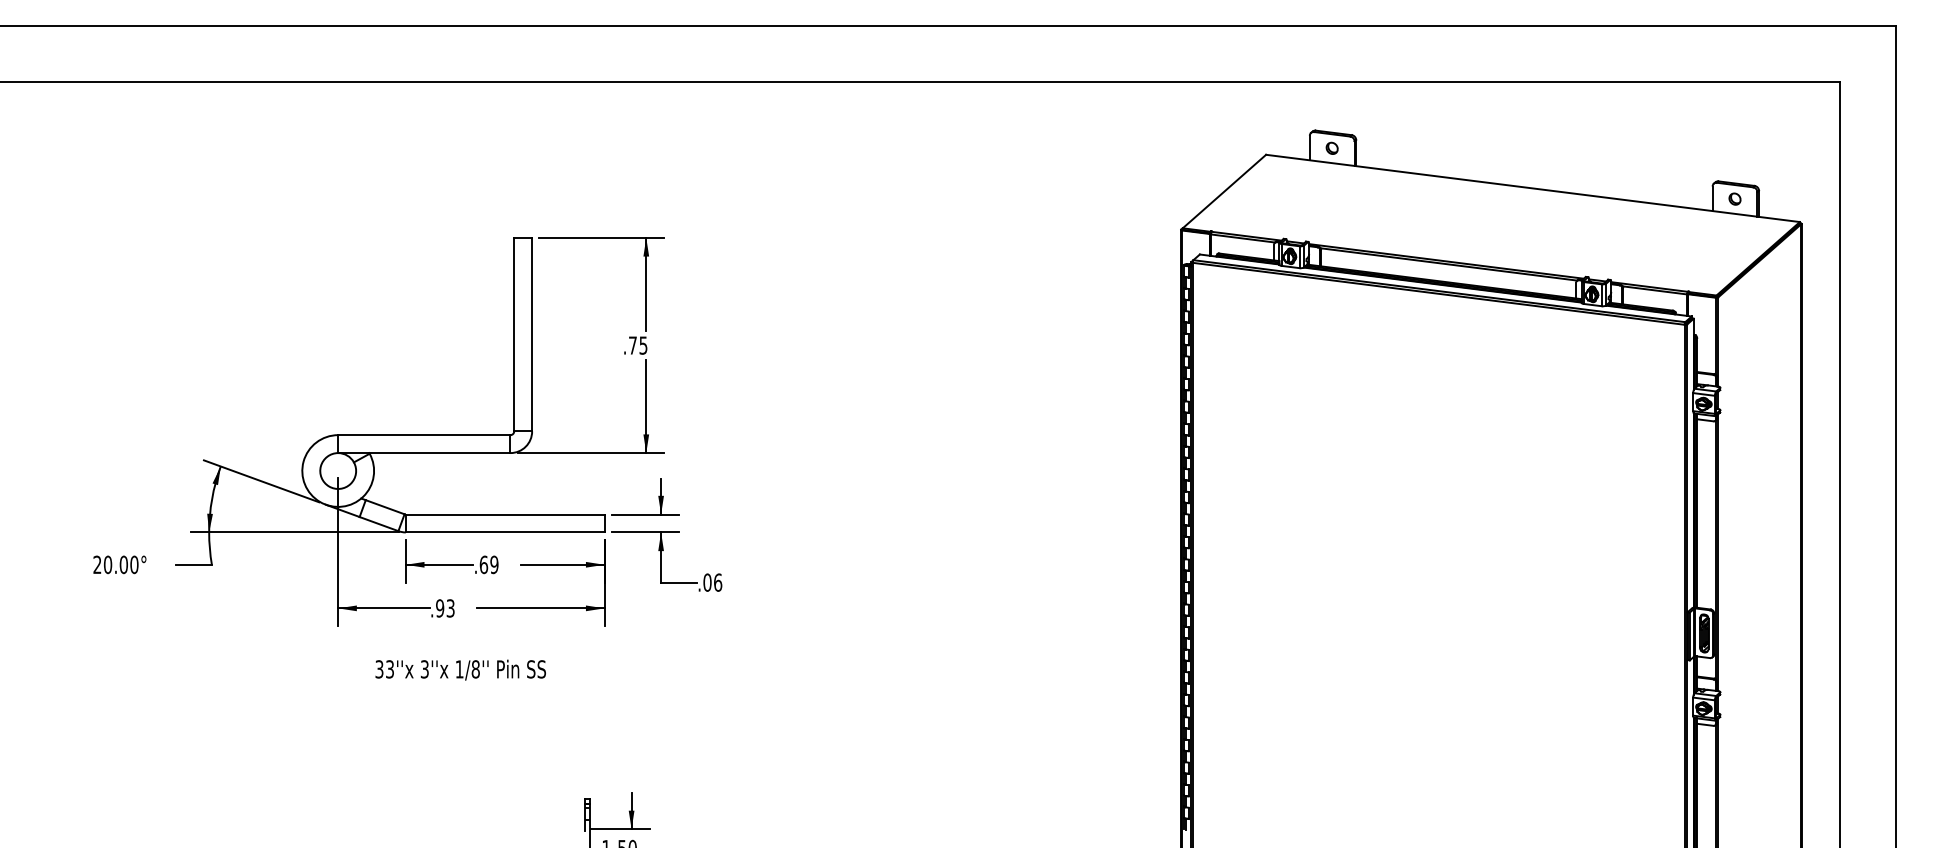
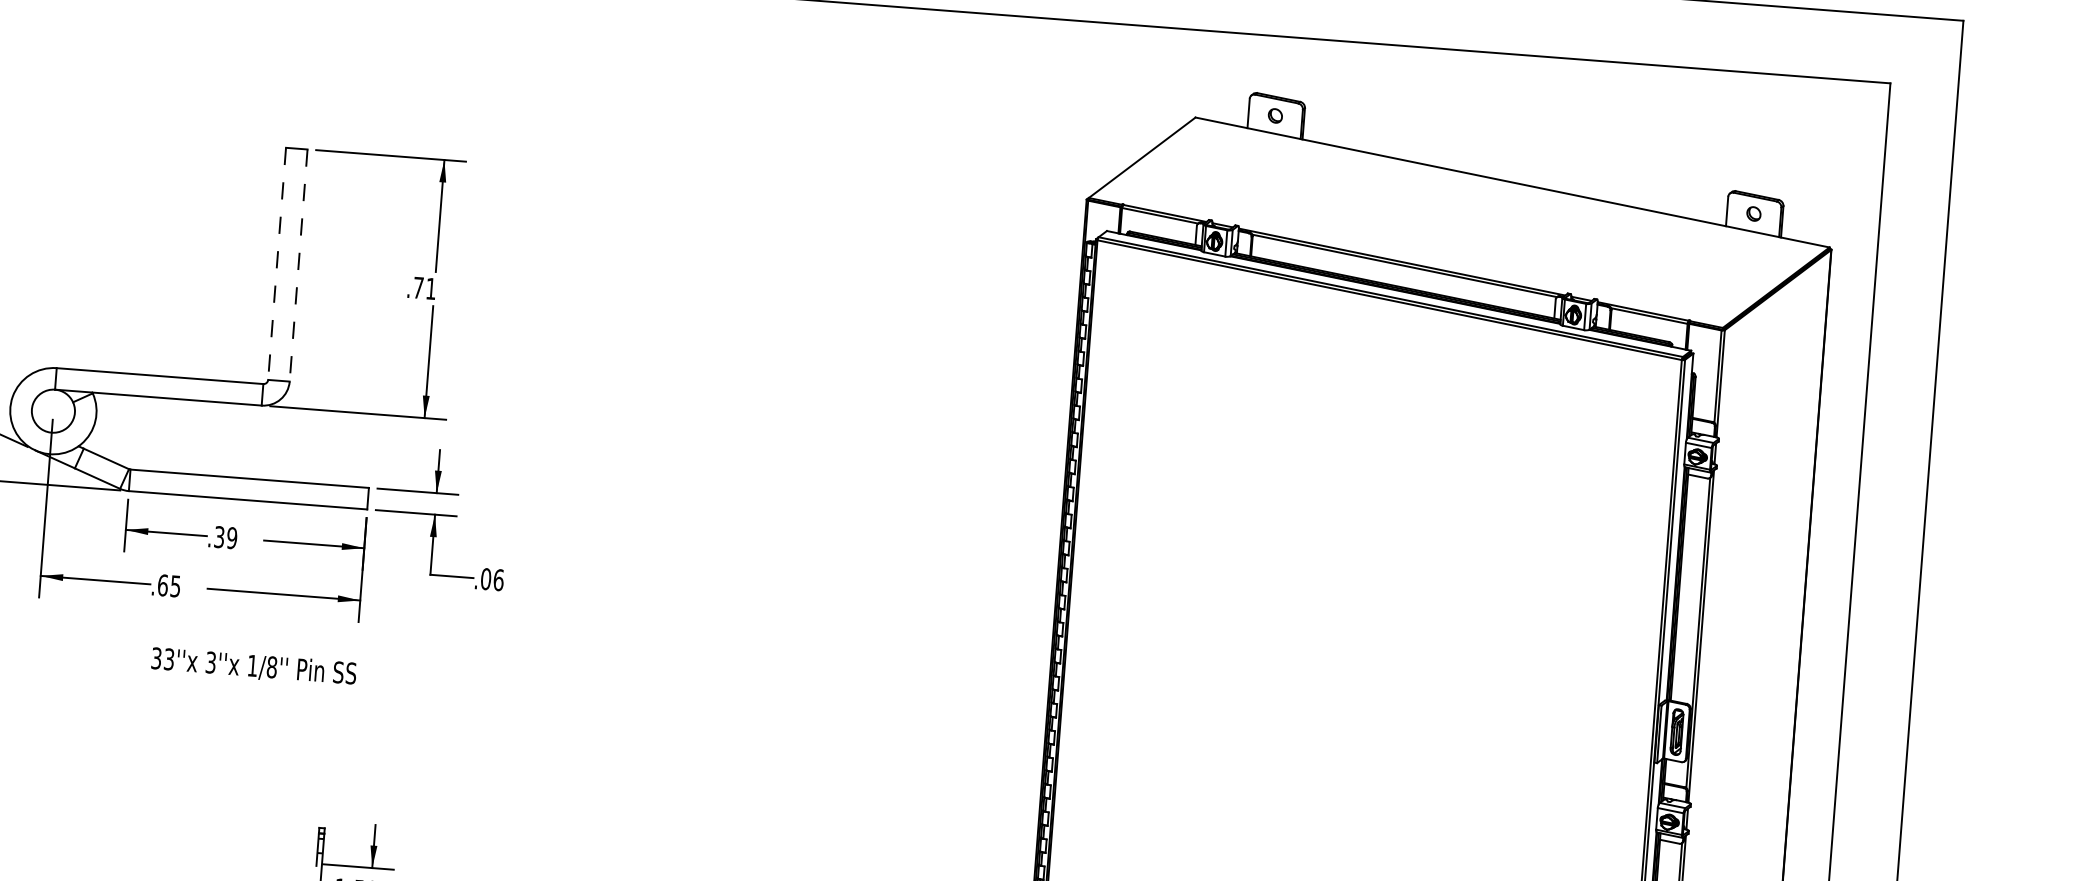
line: (514, 334) -> (277, 263), solid -> dashed
line: (532, 334) -> (299, 265), solid -> dashed
text: (643, 345) -> (431, 288), .75 -> .71
text: (483, 564) -> (219, 536), .69 -> .39
text: (445, 608) -> (169, 585), .93 -> .65
text: (460, 669) -> (253, 666), moved

